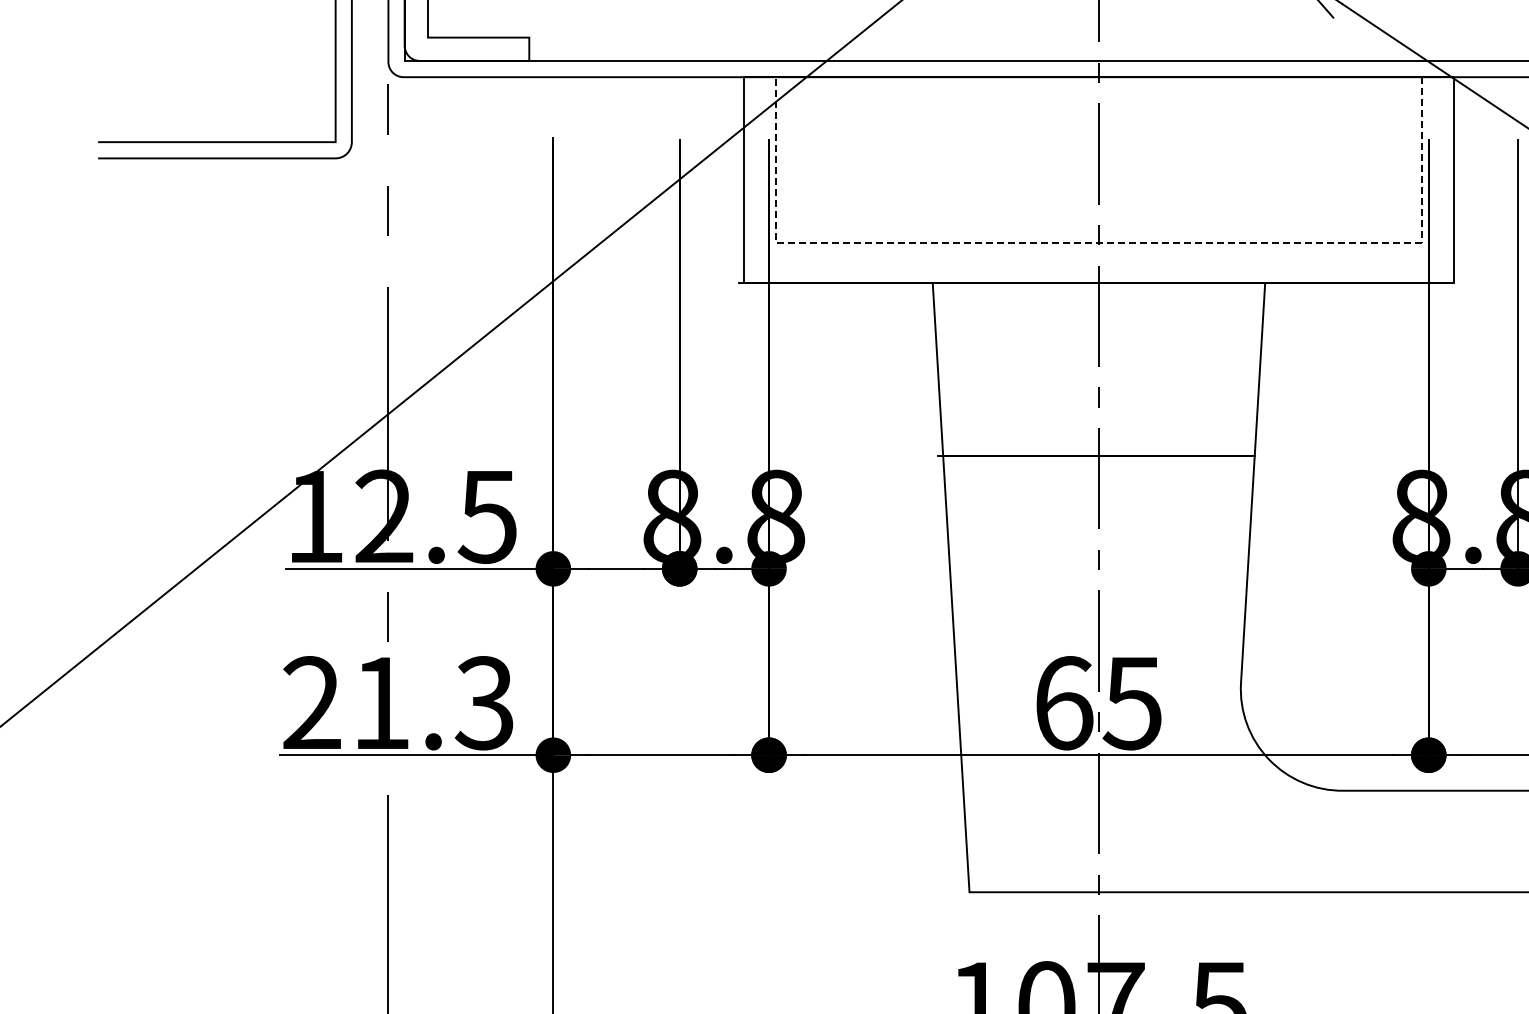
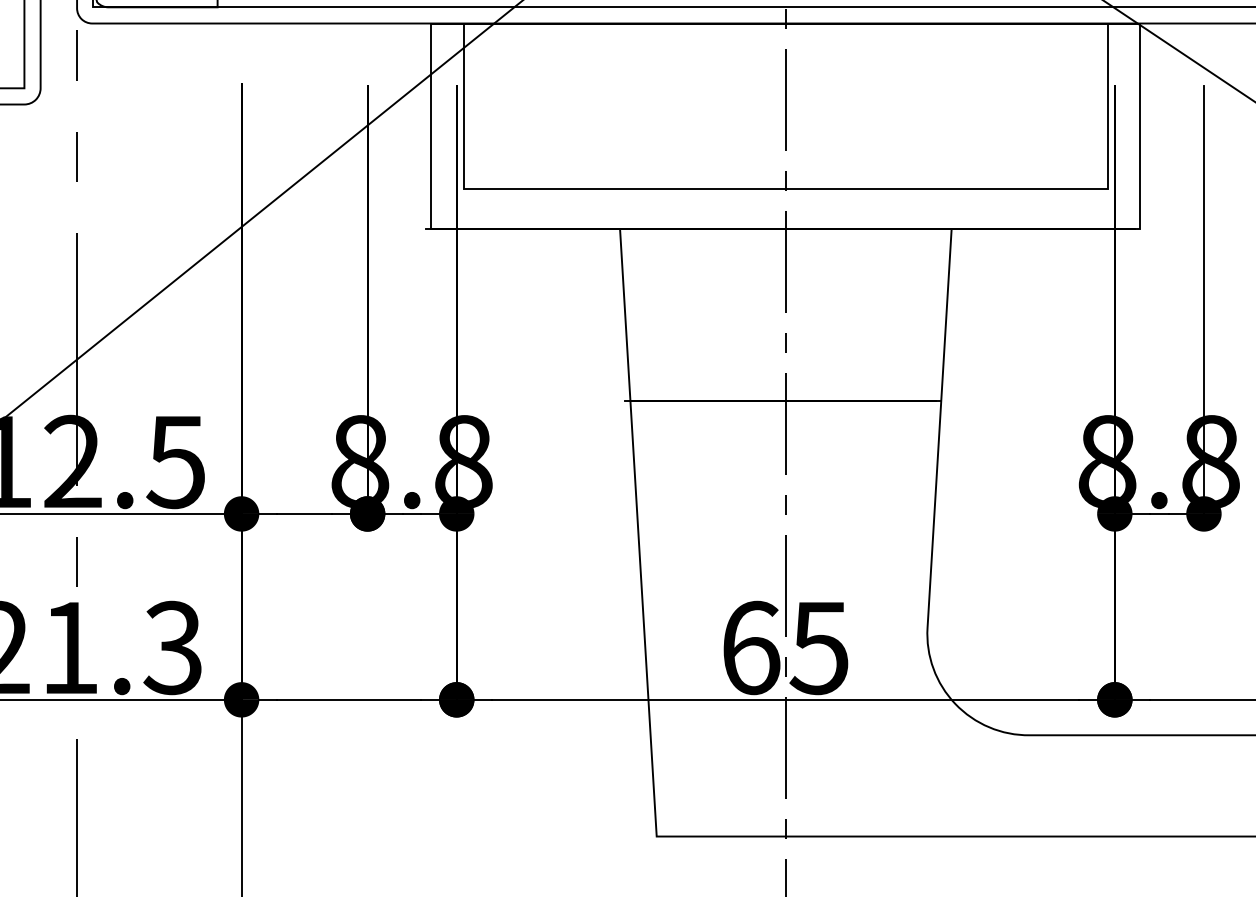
line: (1098, 242) -> (785, 188), dashed -> solid

